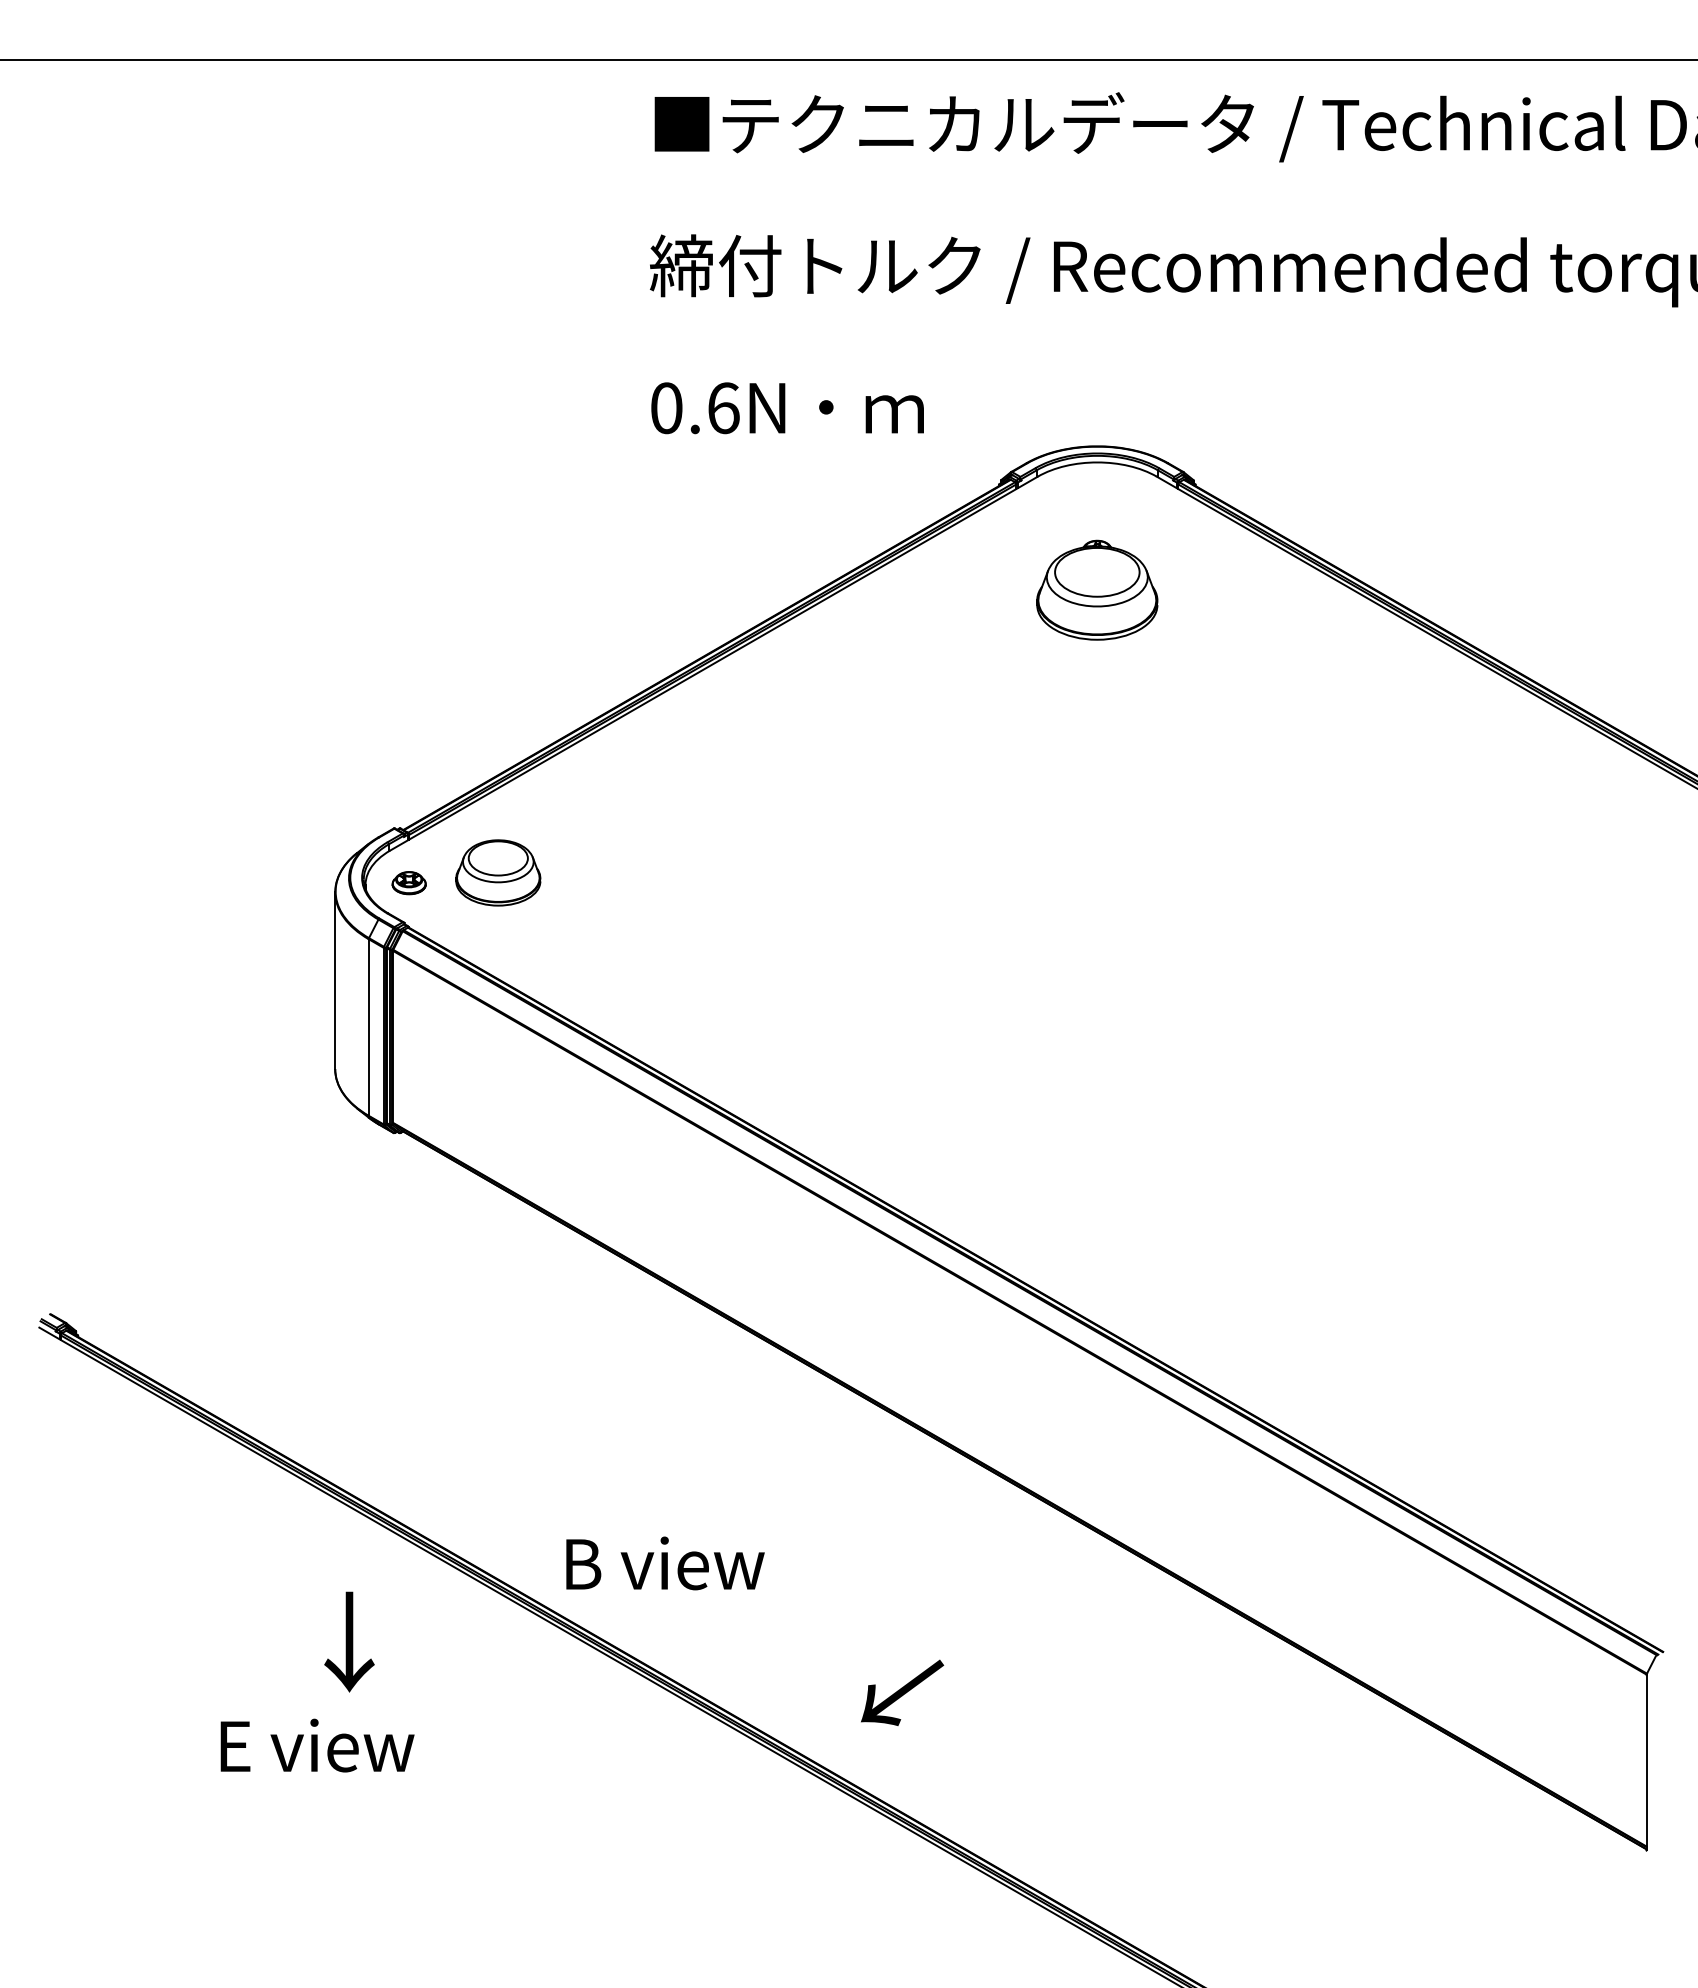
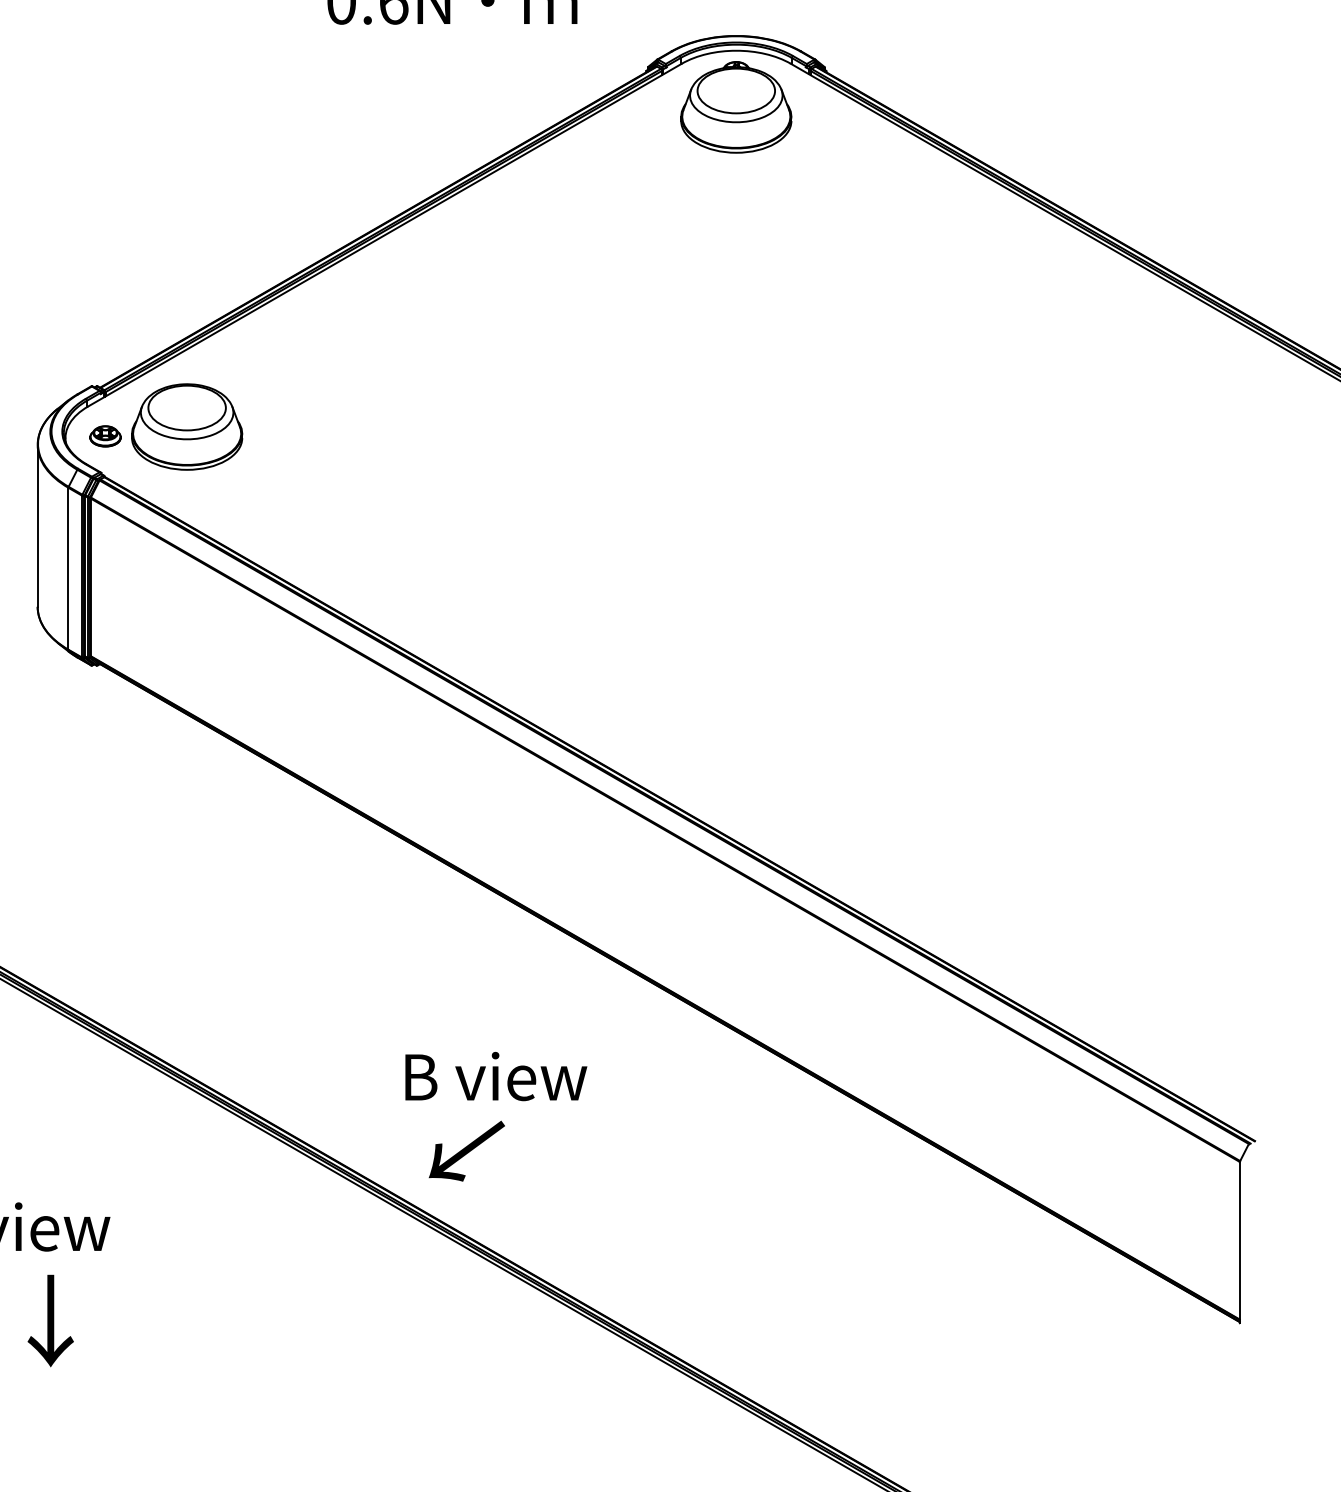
part: (1097, 589) -> (736, 106), moved
part: (498, 872) -> (187, 426), size x1.43
text: (665, 1563) -> (496, 1076), moved
text: (349, 1641) -> (50, 1320), moved
text: (902, 1692) -> (466, 1150), moved

